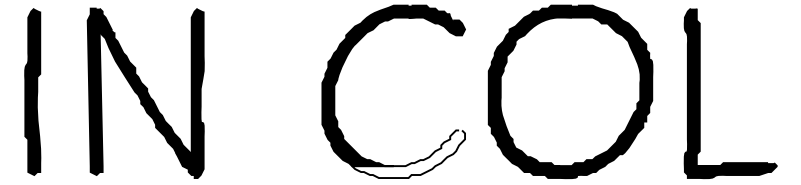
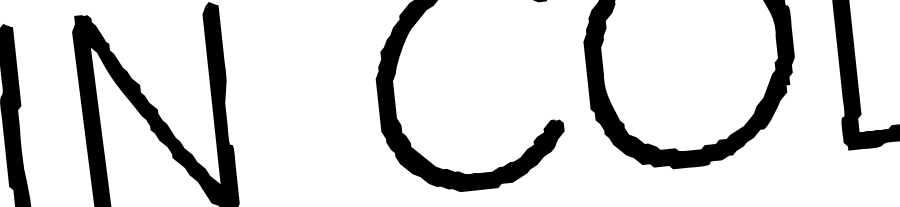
fill: (408, 154) -> (494, 157), added

